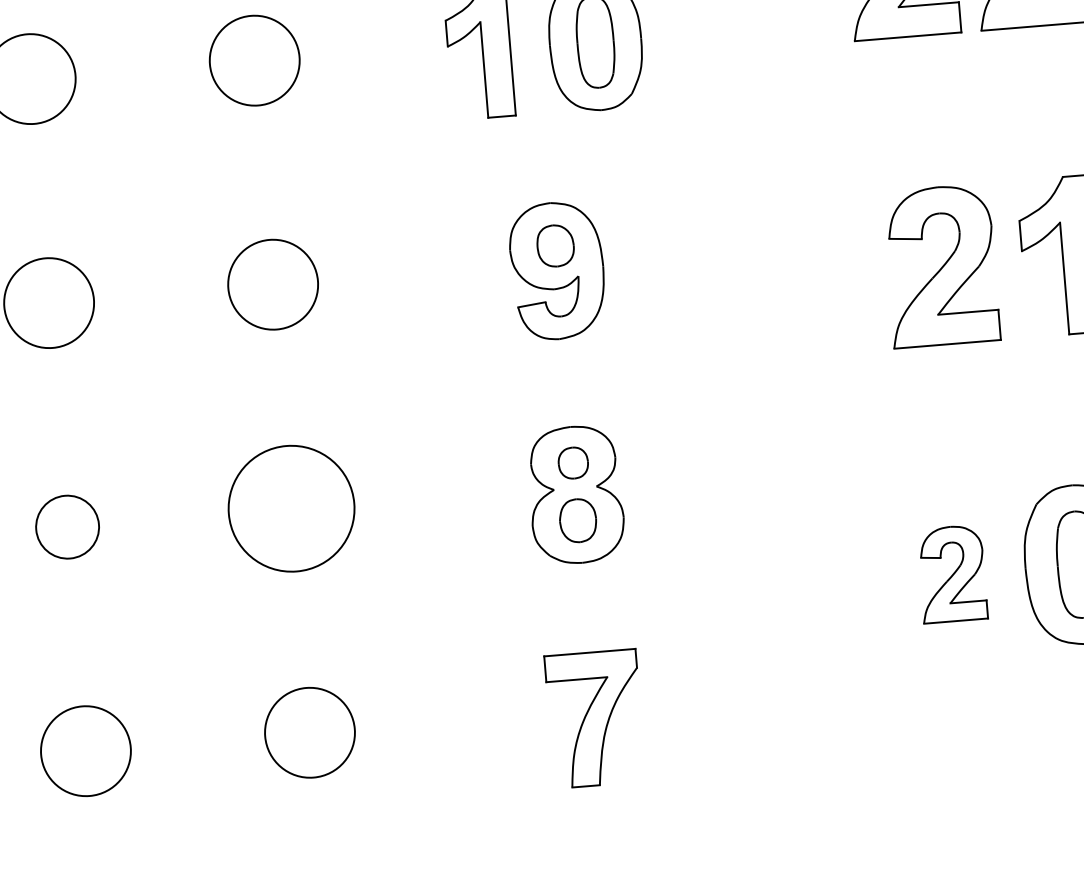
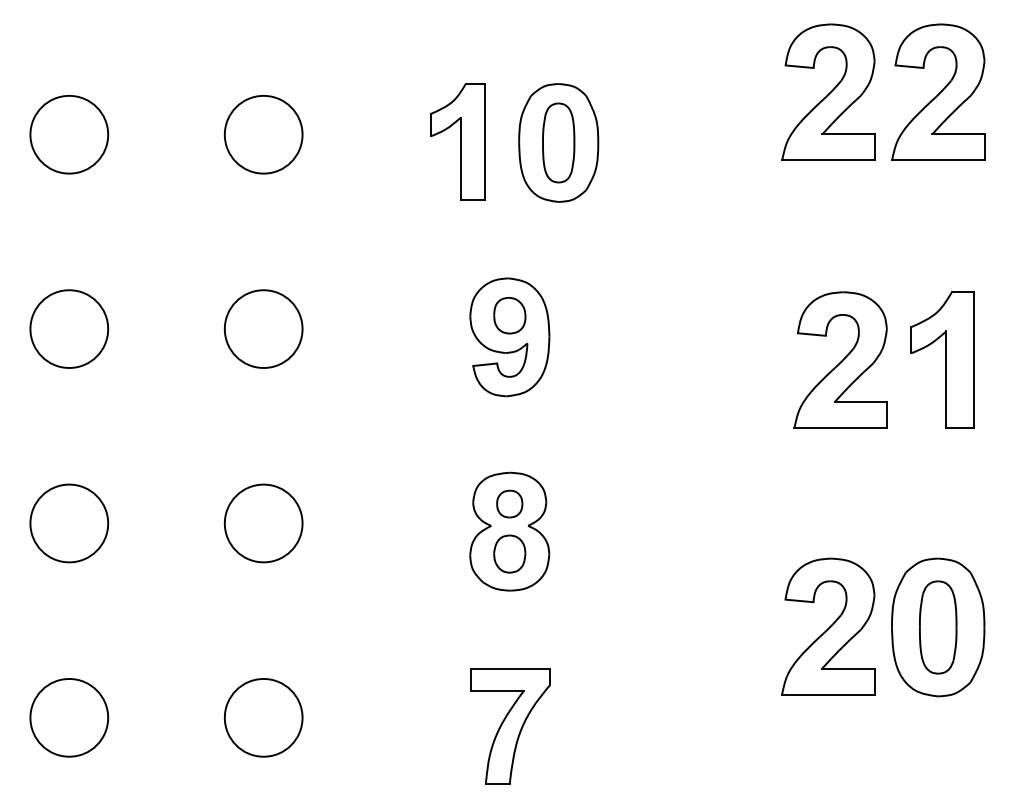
circle: (291, 508) -> (263, 523), size x0.71
circle: (67, 527) -> (69, 523), size x1.43
part: (952, 573) -> (828, 626), size x1.67

